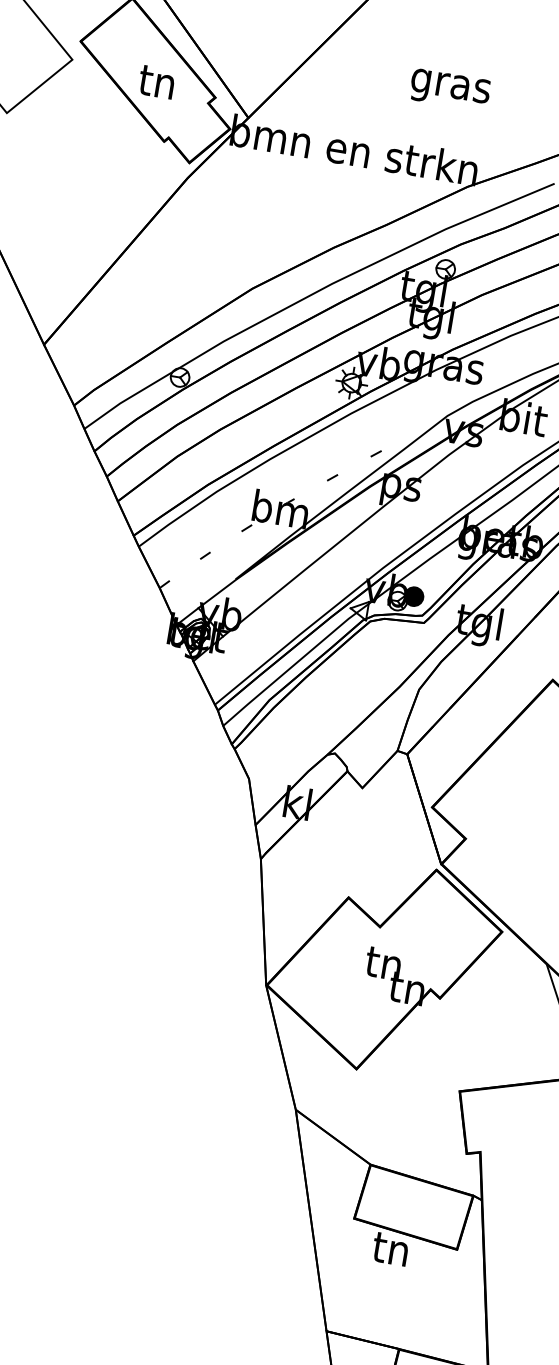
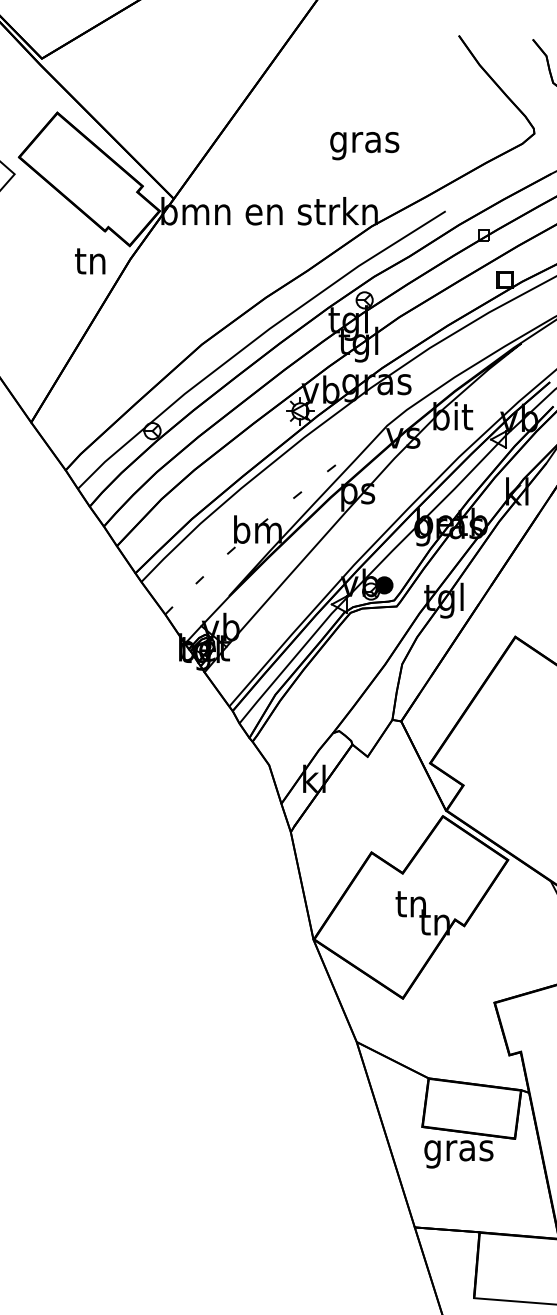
text: (157, 82) -> (90, 261), moved
text: (449, 90) -> (364, 146), moved
text: (390, 1253) -> (458, 1151), tn -> gras

